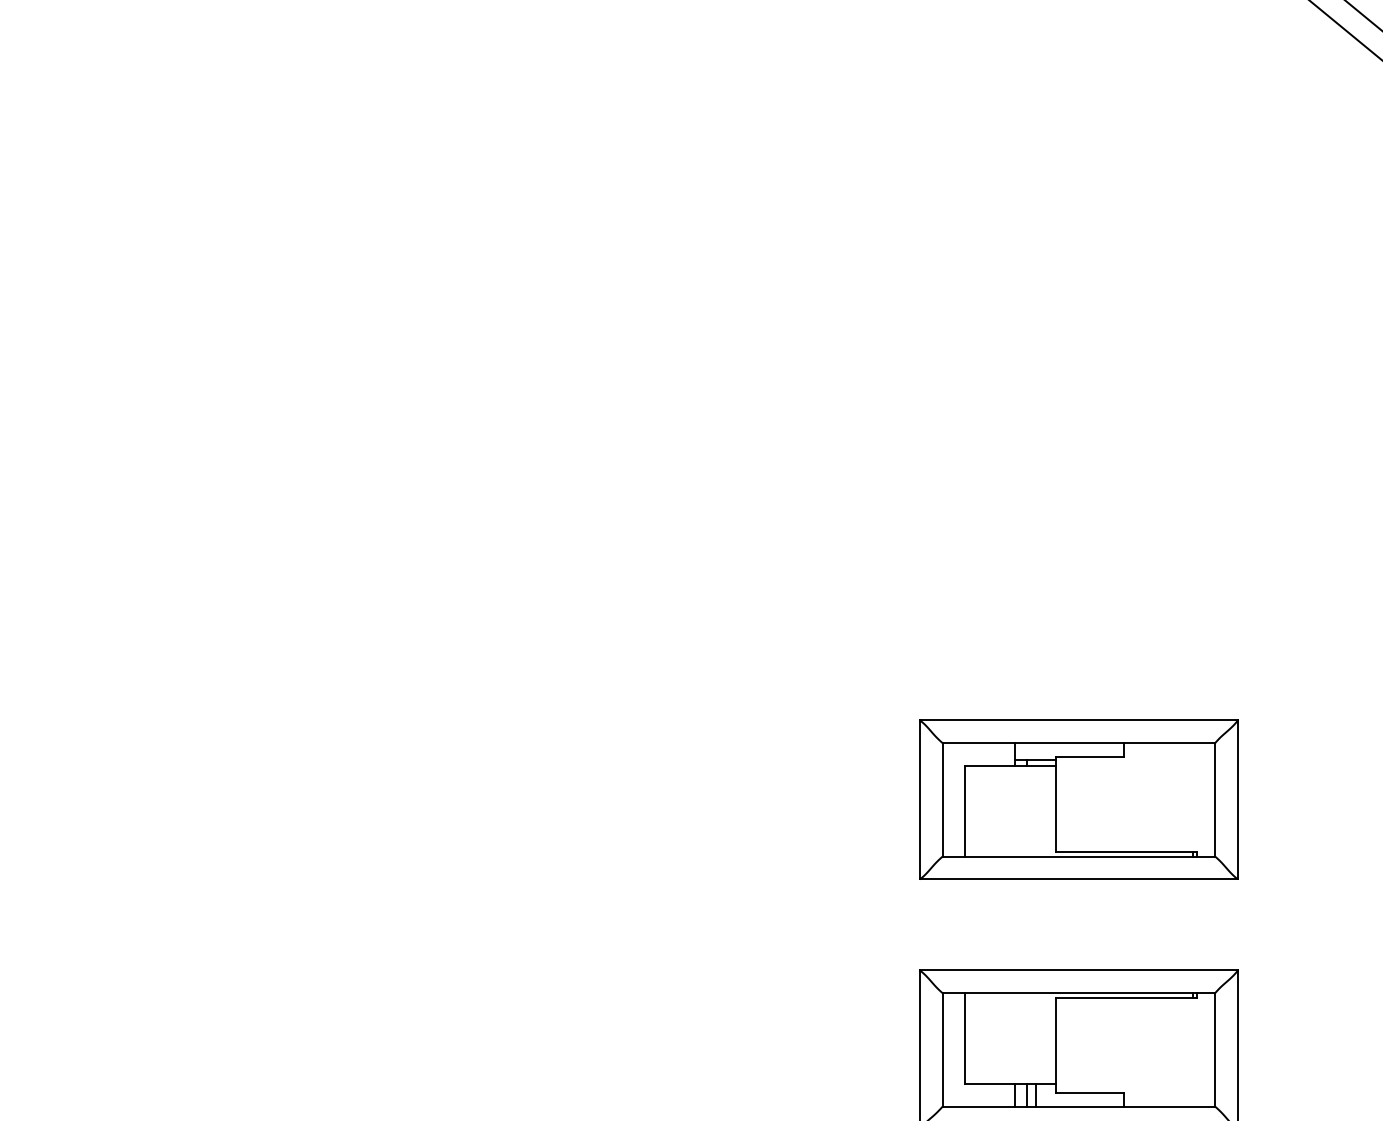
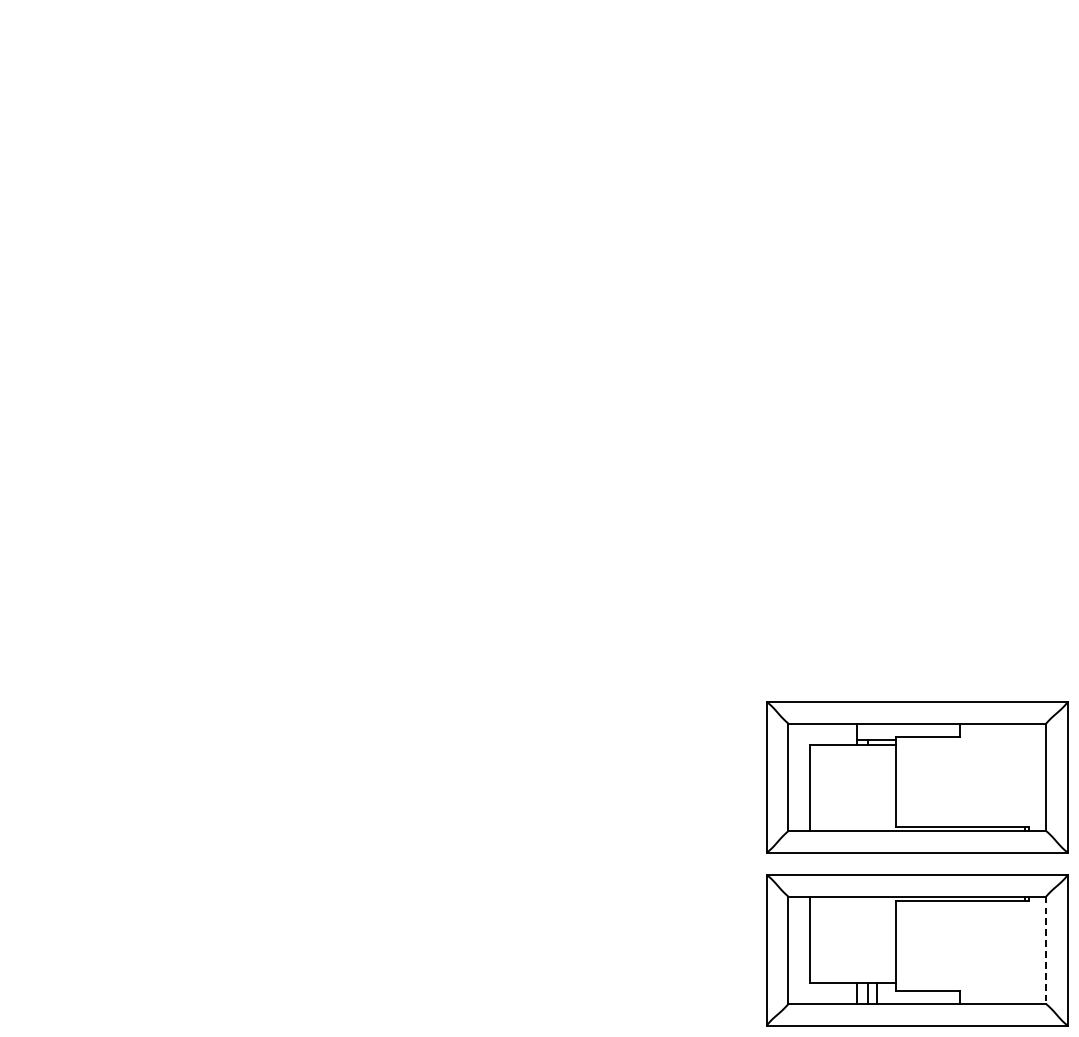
part: (1078, 799) -> (916, 777), moved
line: (1215, 1049) -> (1046, 949), solid -> dashed

